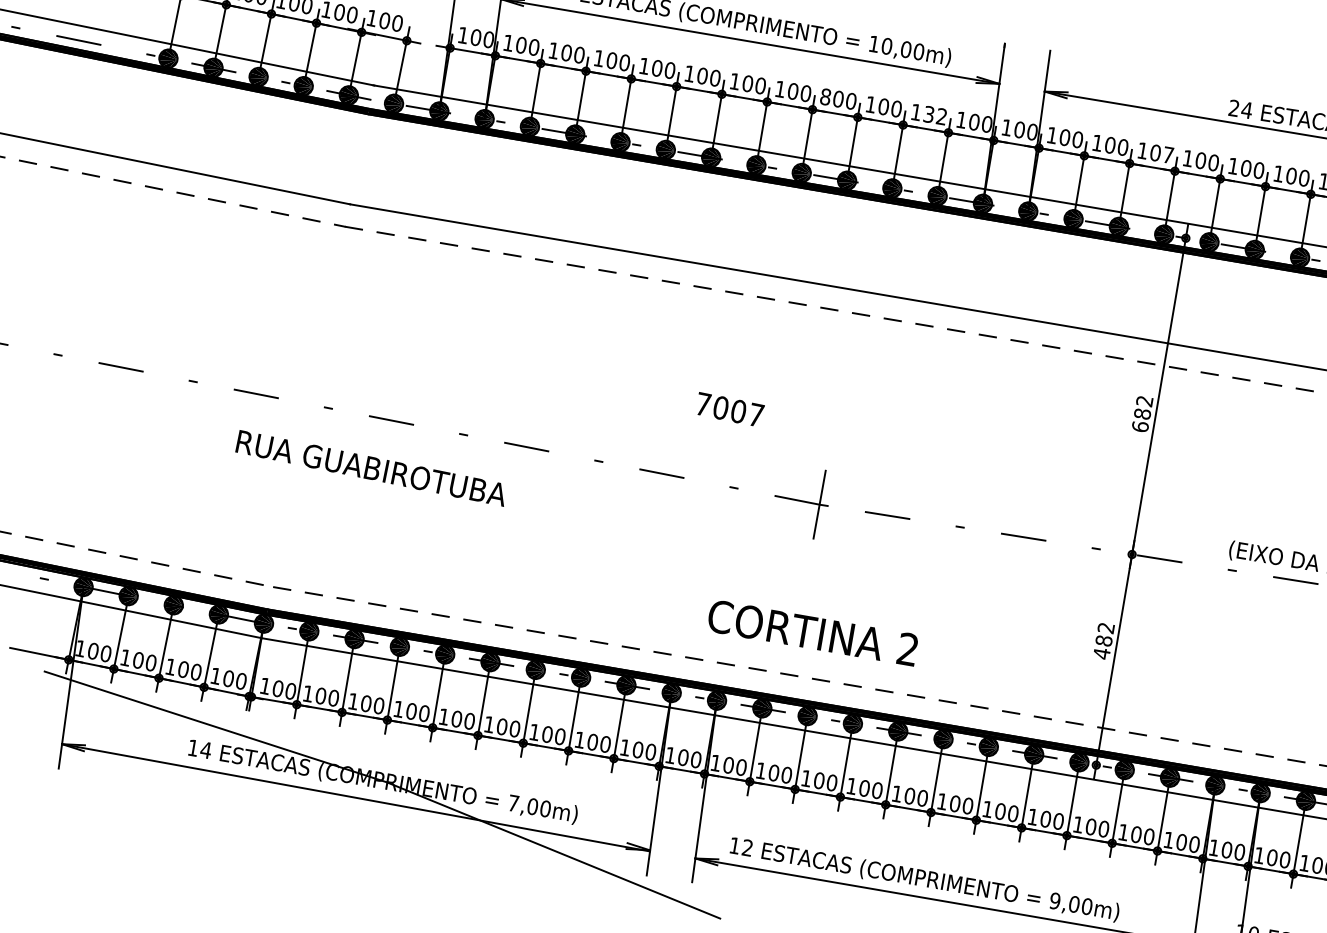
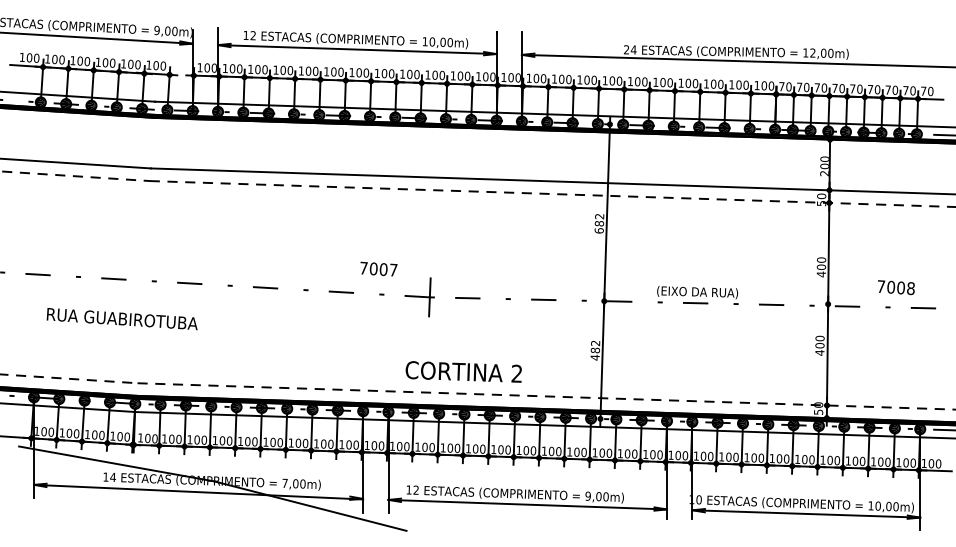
text: (825, 95) -> (402, 73), 800 -> 100
text: (934, 114) -> (463, 75), 132 -> 100
text: (1167, 153) -> (593, 79), 107 -> 100
text: (729, 408) -> (378, 268), moved
text: (369, 468) -> (121, 319), moved
text: (812, 632) -> (463, 371), moved

